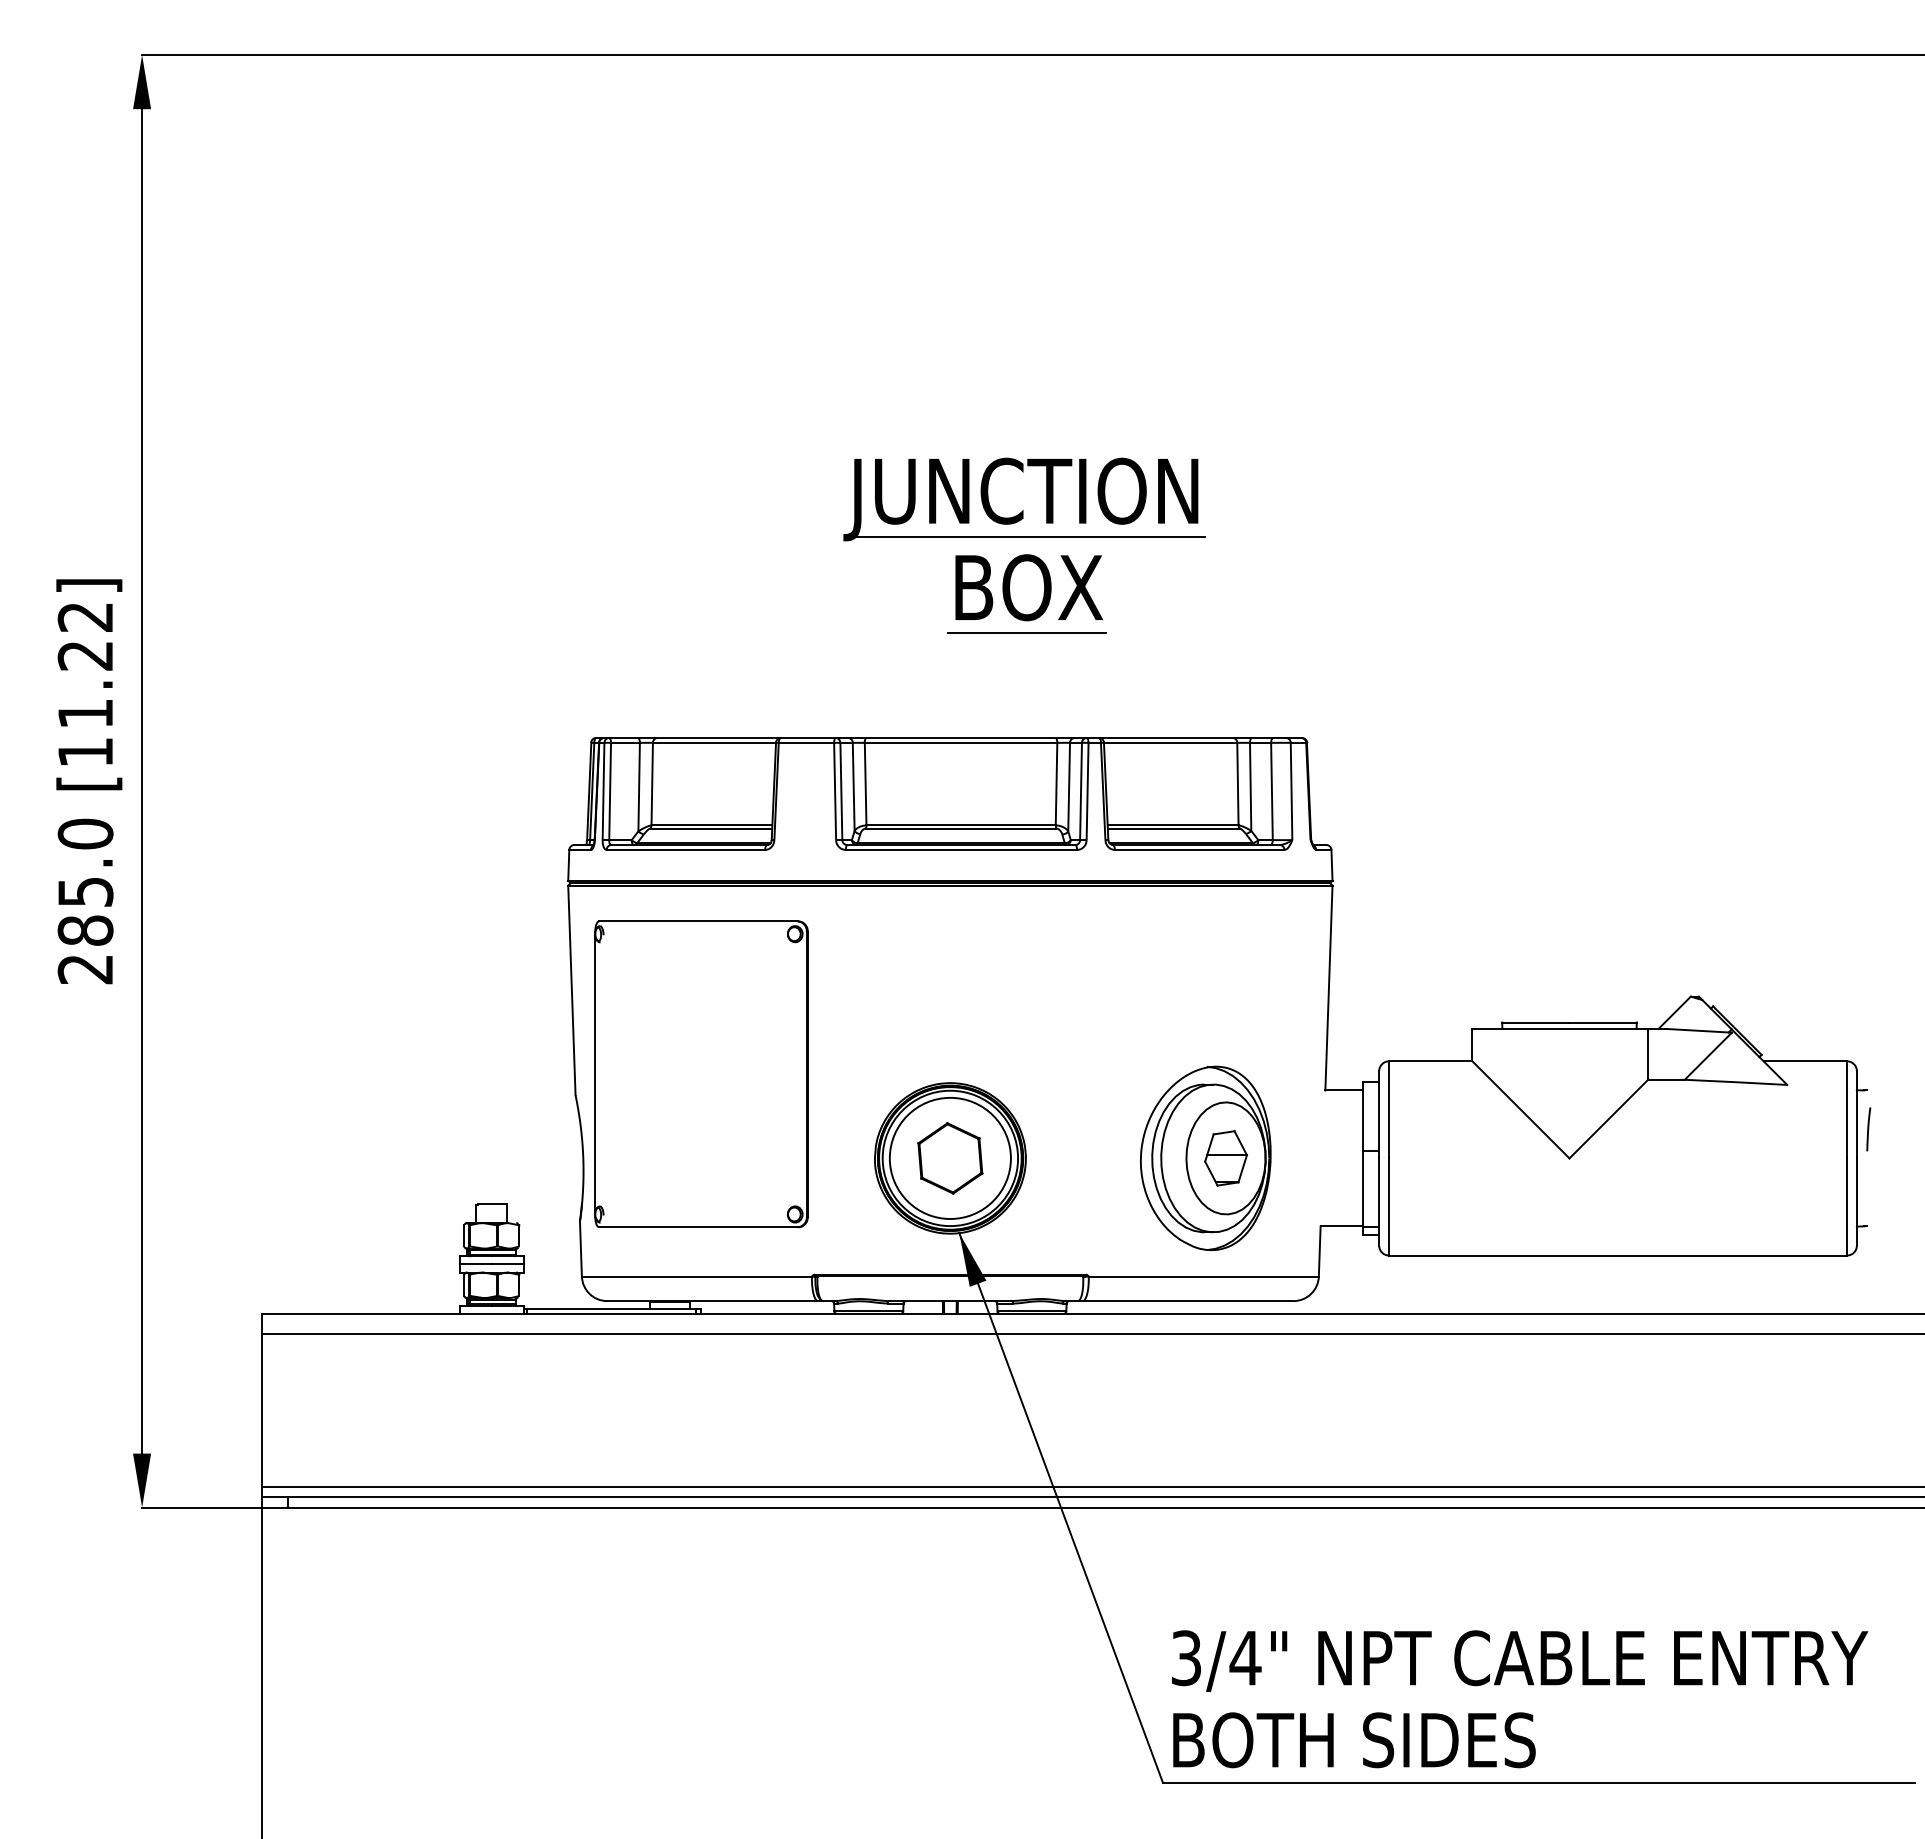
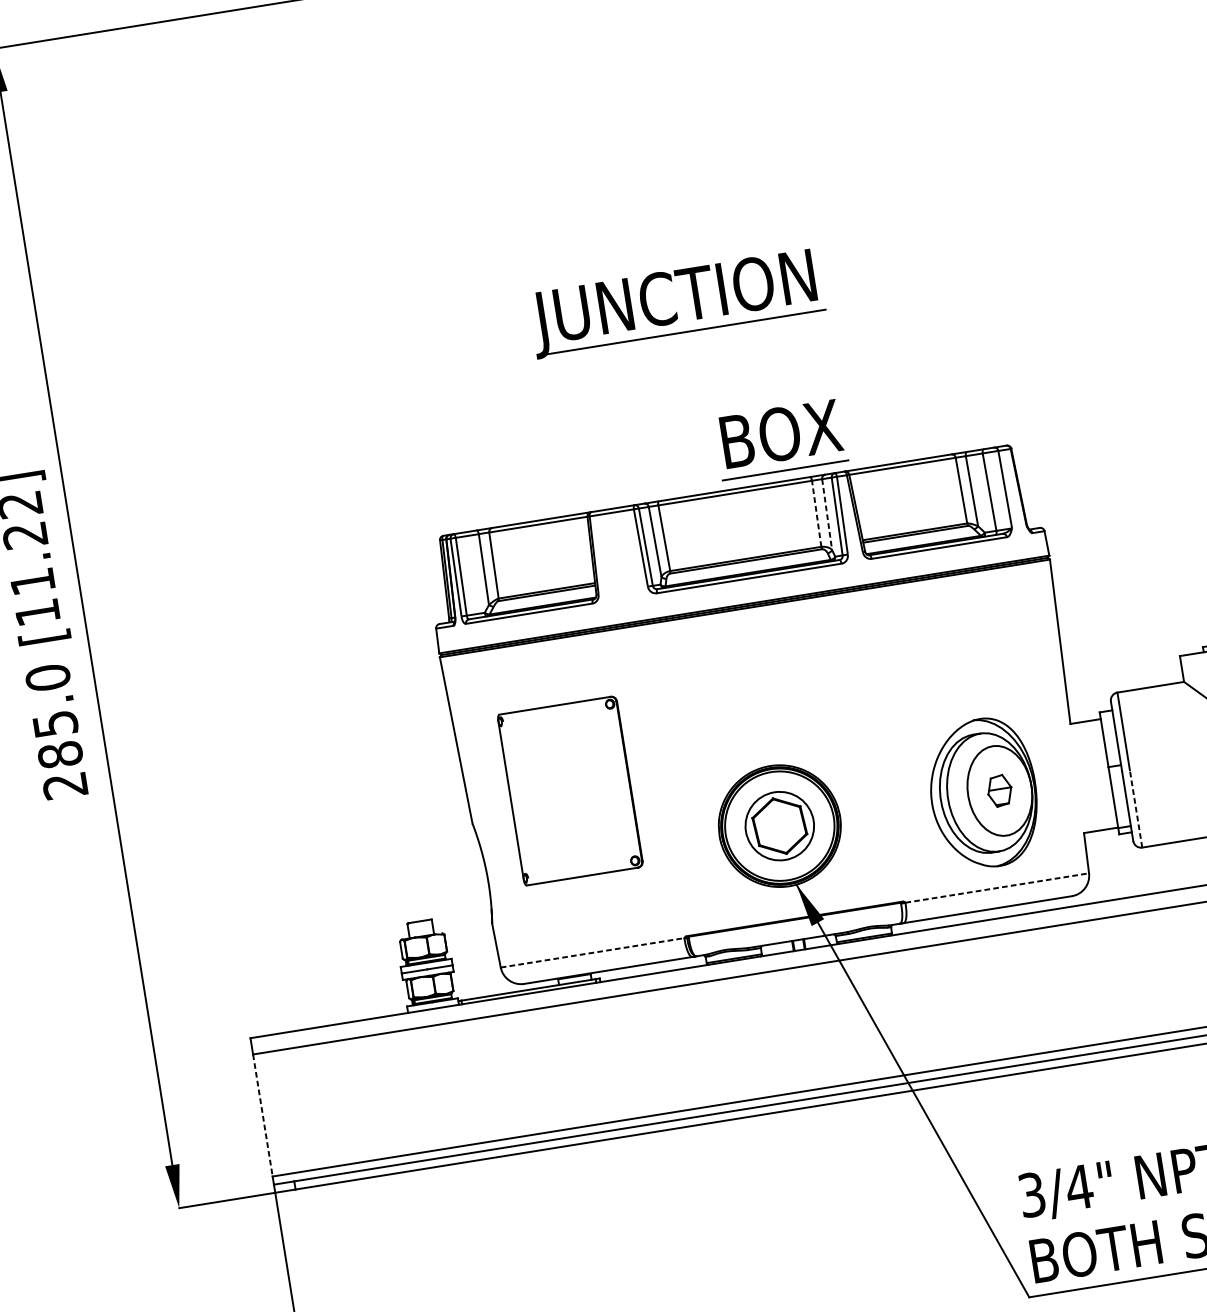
part: (1023, 509) -> (676, 311), moved
part: (1026, 593) -> (780, 438), moved
line: (1056, 784) -> (816, 514), solid -> dashed
line: (1069, 787) -> (827, 514), solid -> dashed
part: (701, 1074) -> (570, 790), size x0.7
circle: (949, 1157) -> (778, 825), size x0.7
part: (1225, 1158) -> (999, 791), size x0.7
line: (1388, 1206) -> (1135, 808), solid -> dashed
line: (696, 1276) -> (592, 952), solid -> dashed
line: (1203, 1276) -> (996, 888), solid -> dashed
line: (262, 1411) -> (263, 1116), solid -> dashed

